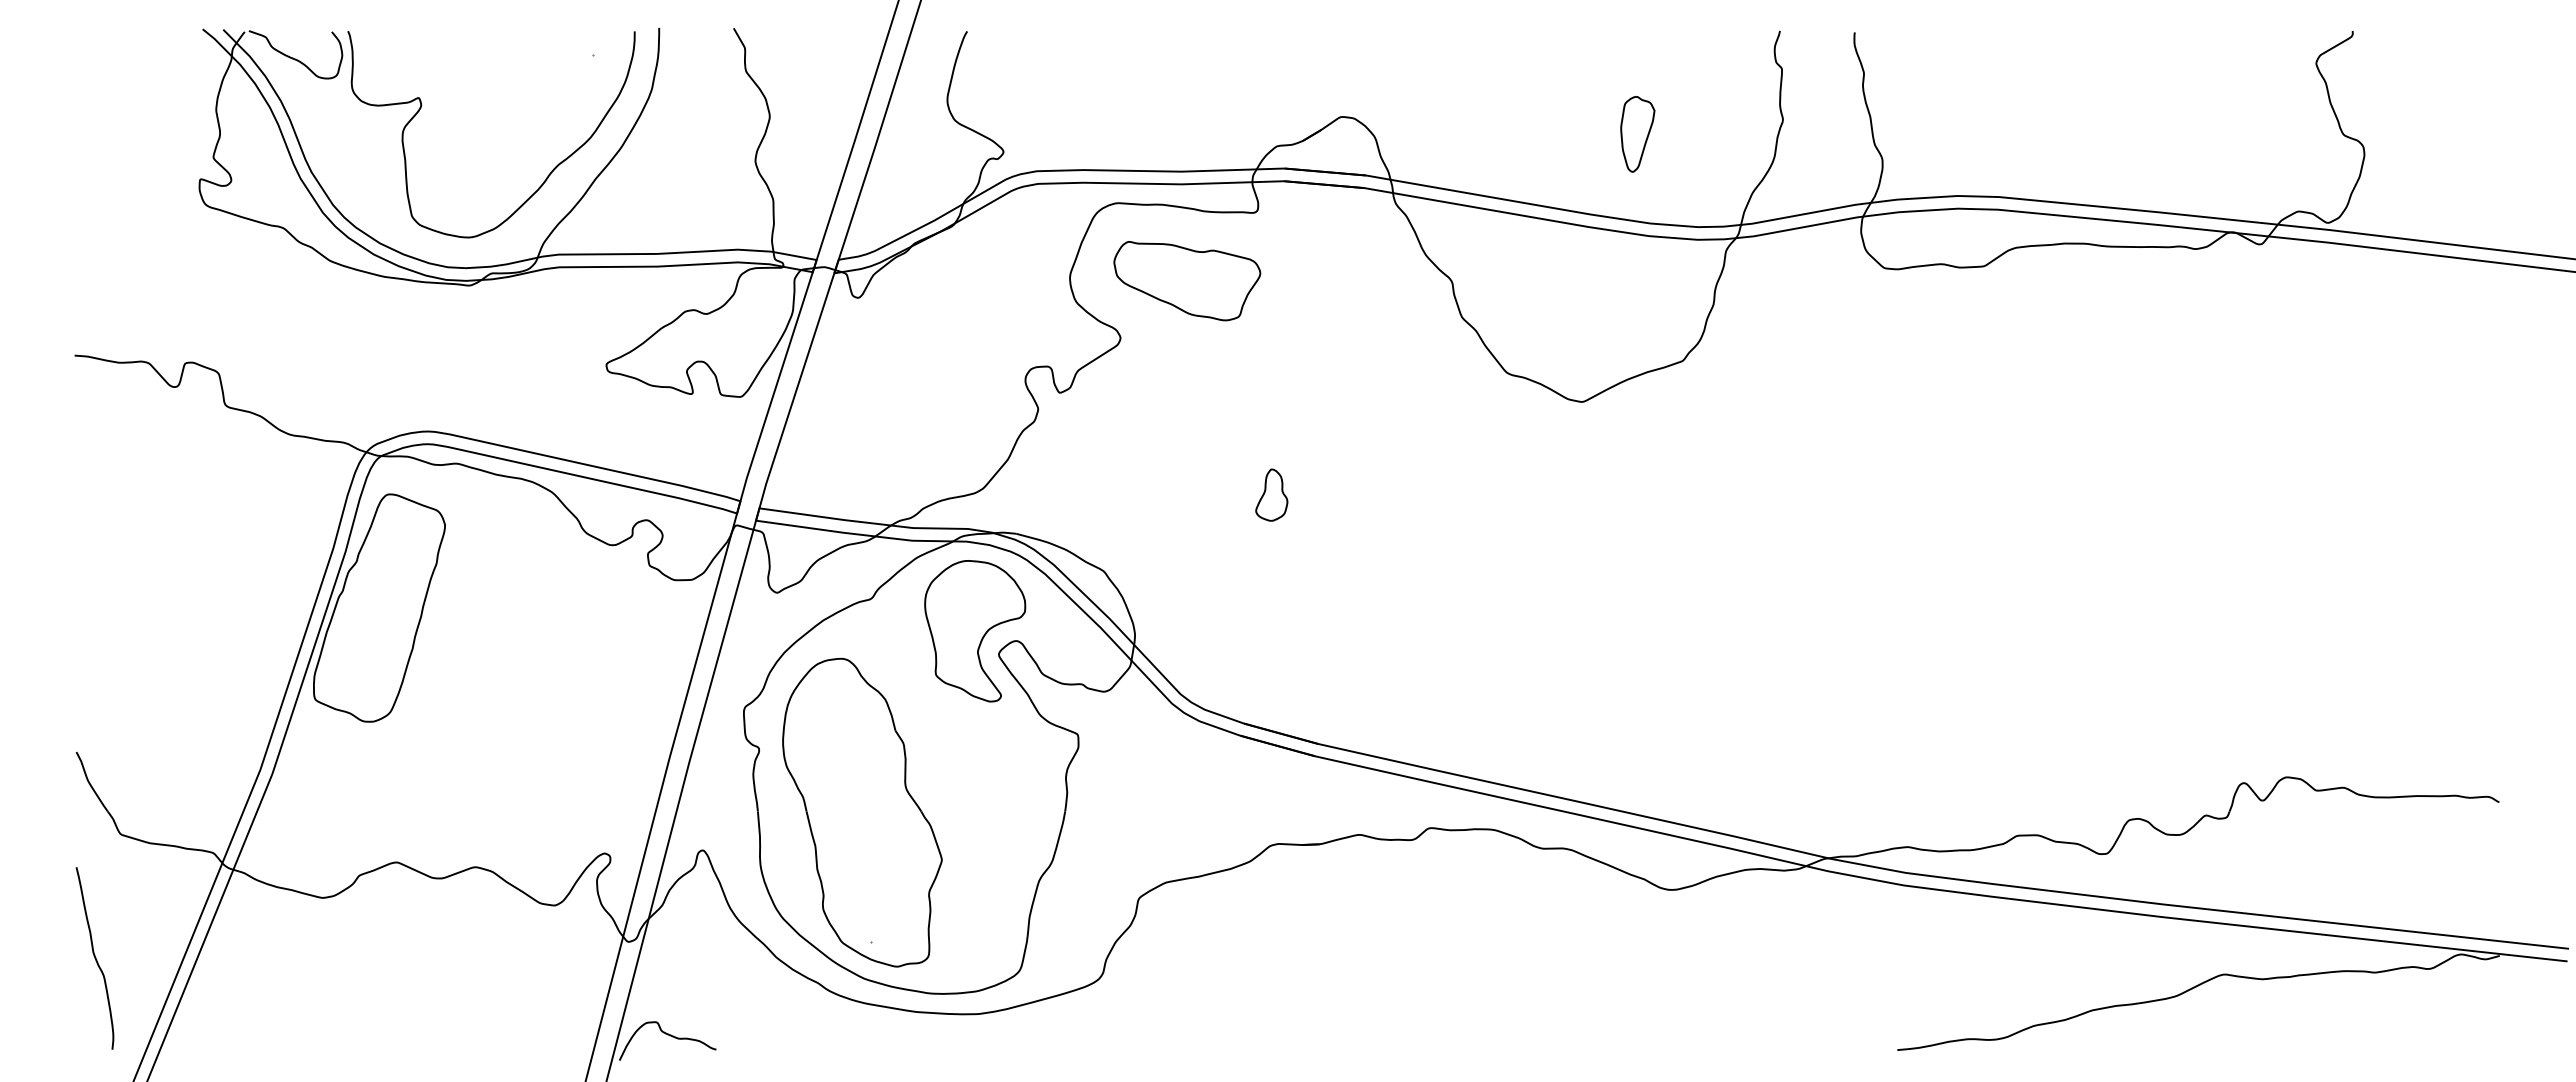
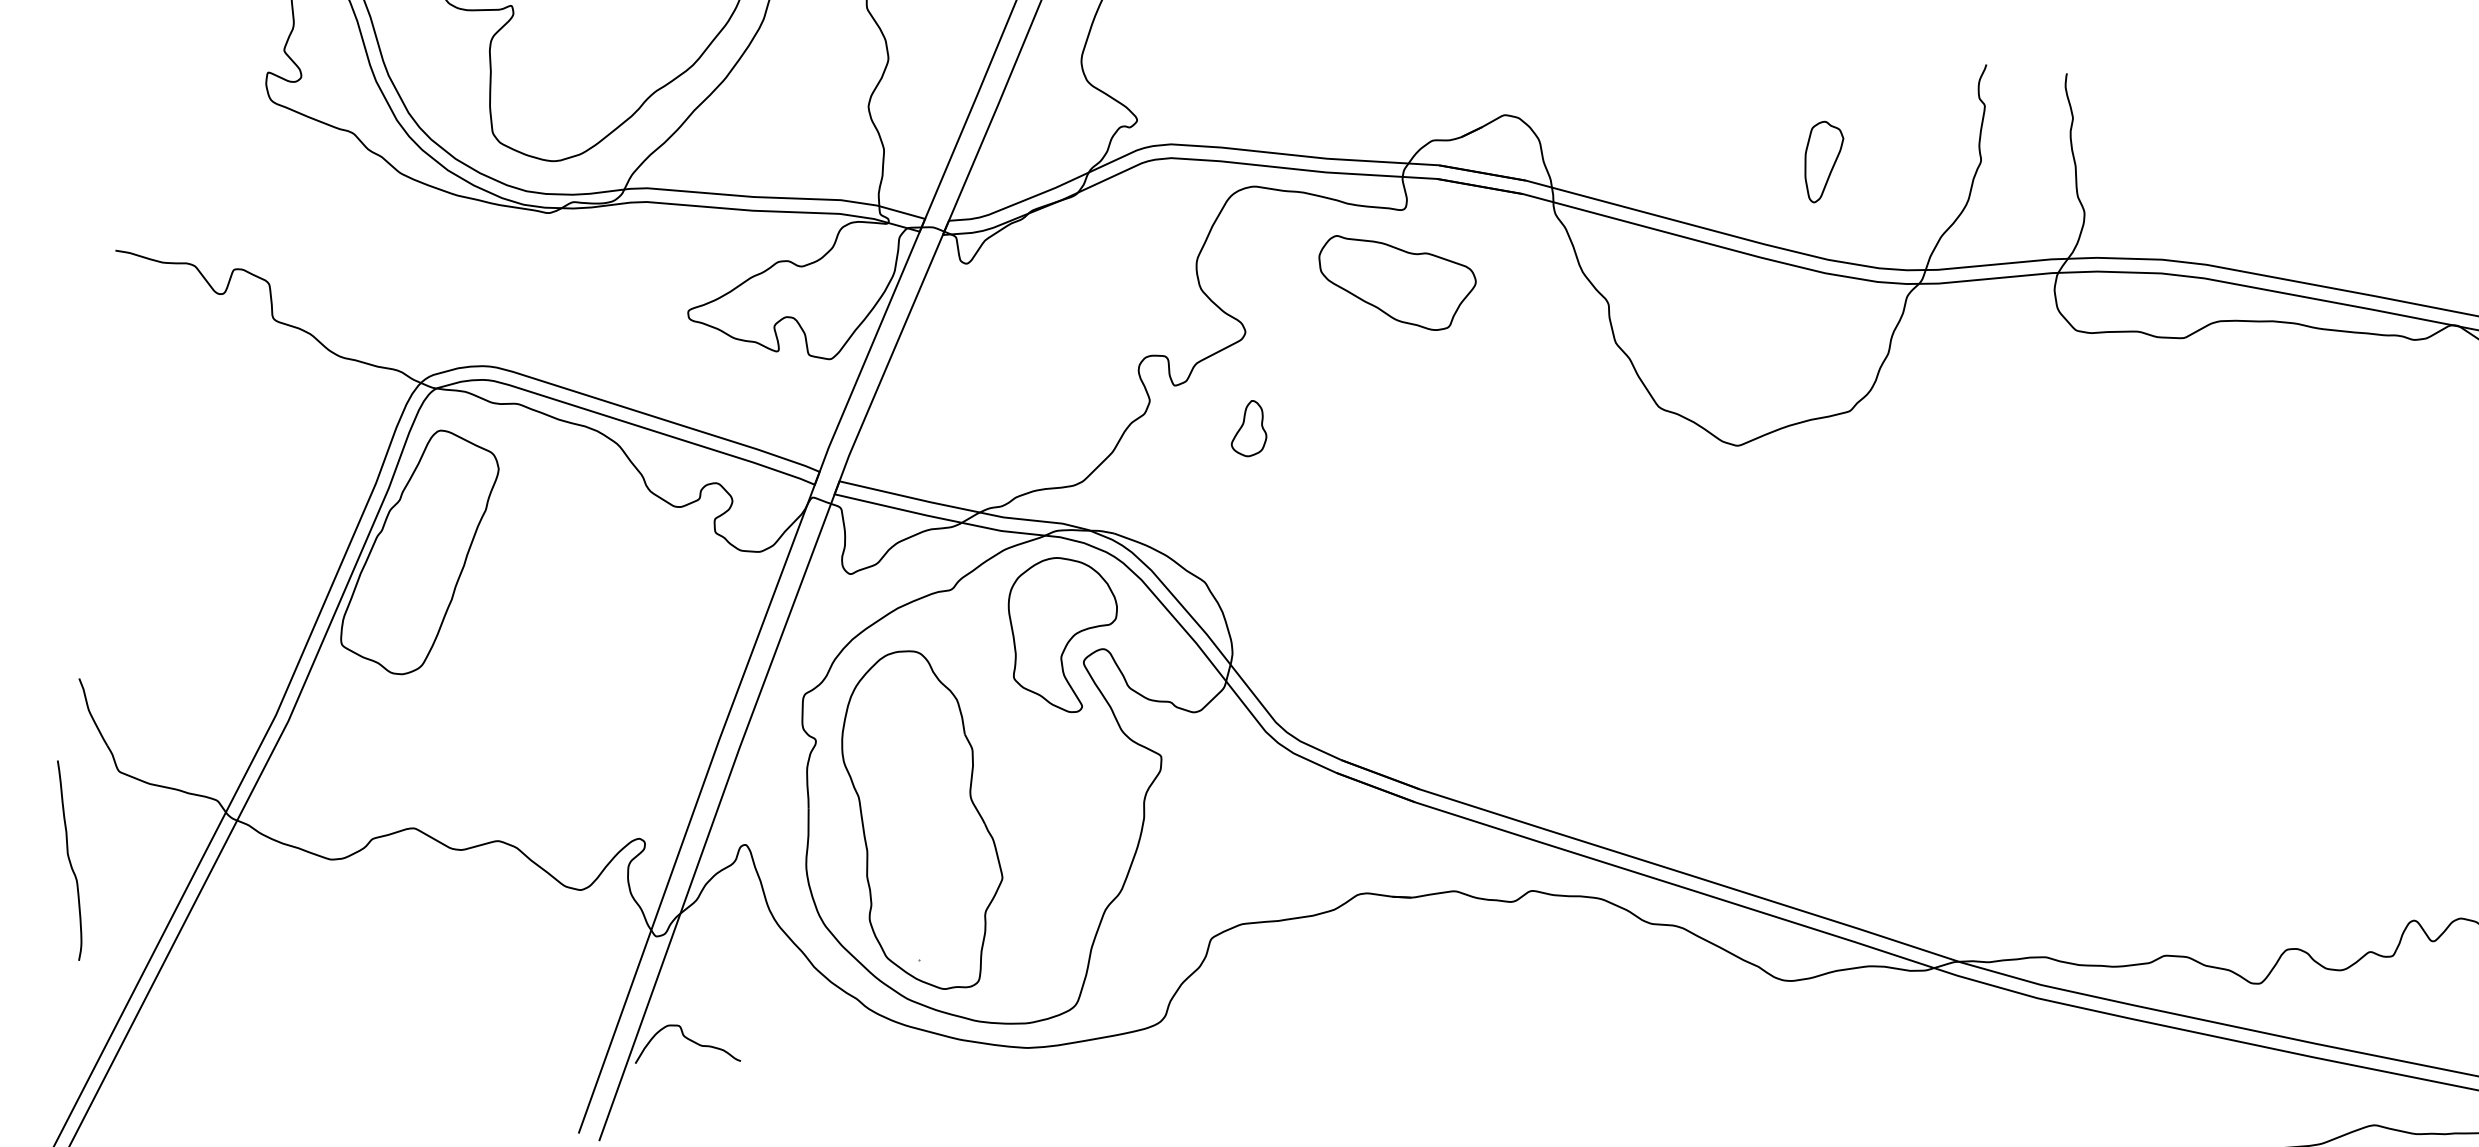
part: (1187, 281) -> (1396, 284), moved
part: (1271, 494) -> (1249, 427), moved
curve: (94, 958) -> (68, 860), moved

